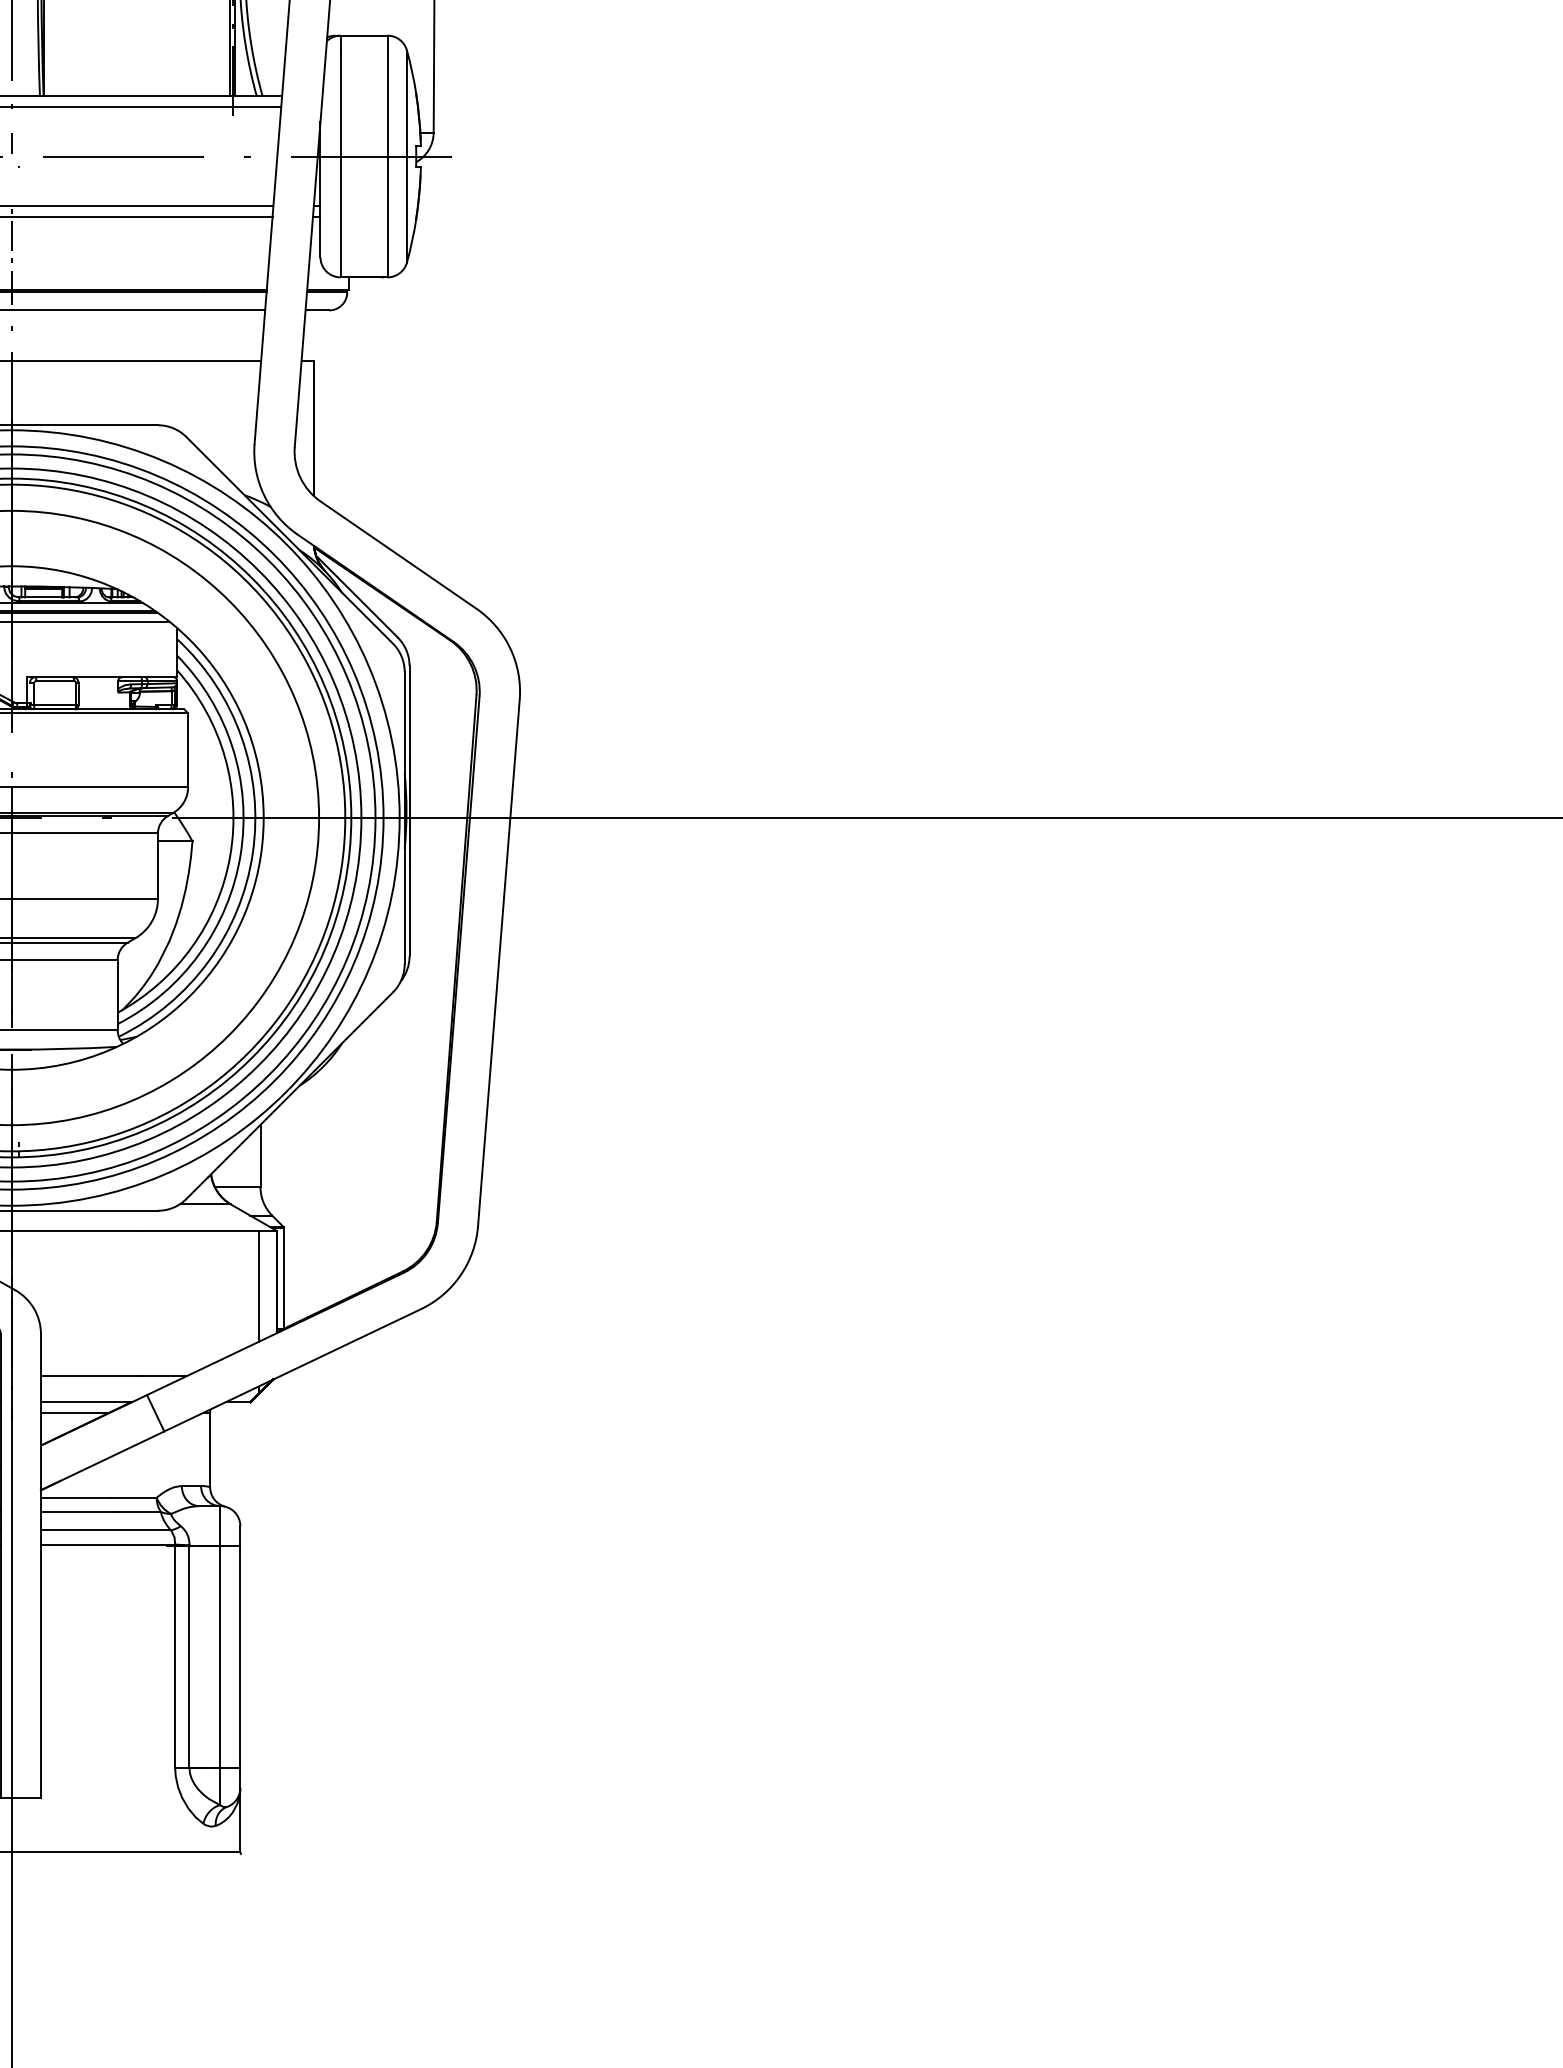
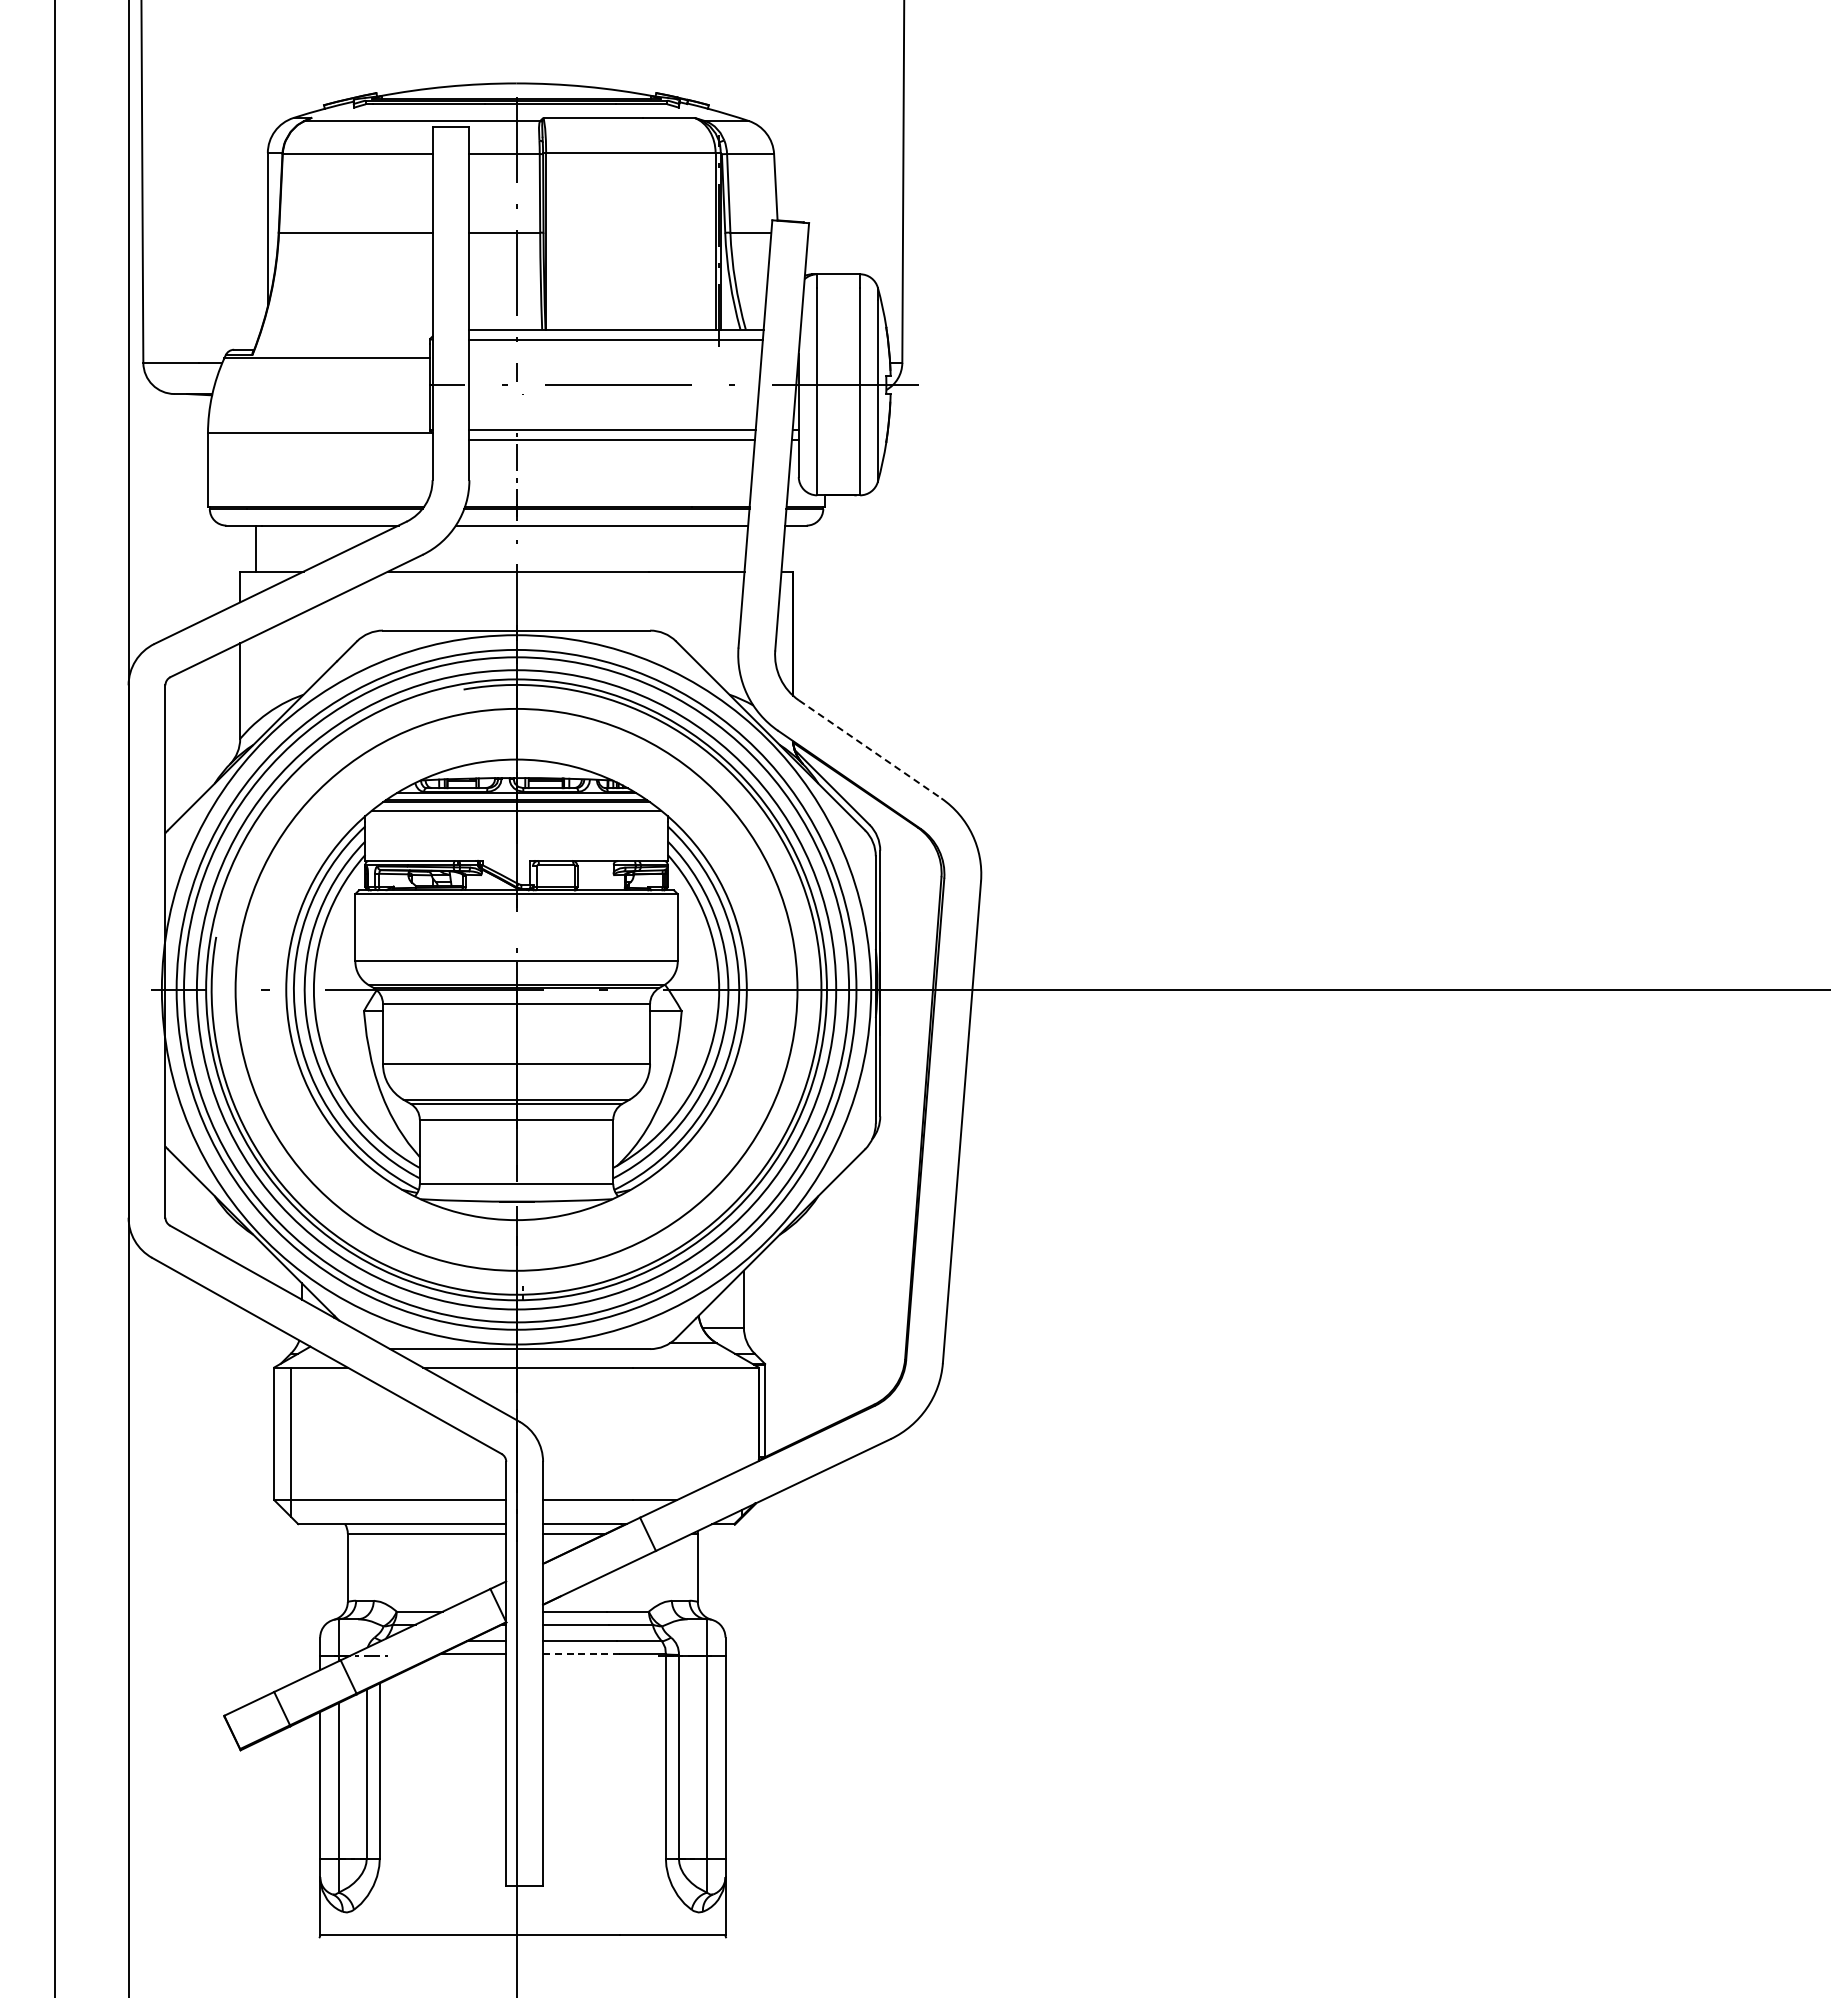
line: (398, 555) -> (870, 749), solid -> dashed
line: (258, 1286) -> (742, 1418), removed
line: (82, 1544) -> (581, 1654), solid -> dashed

